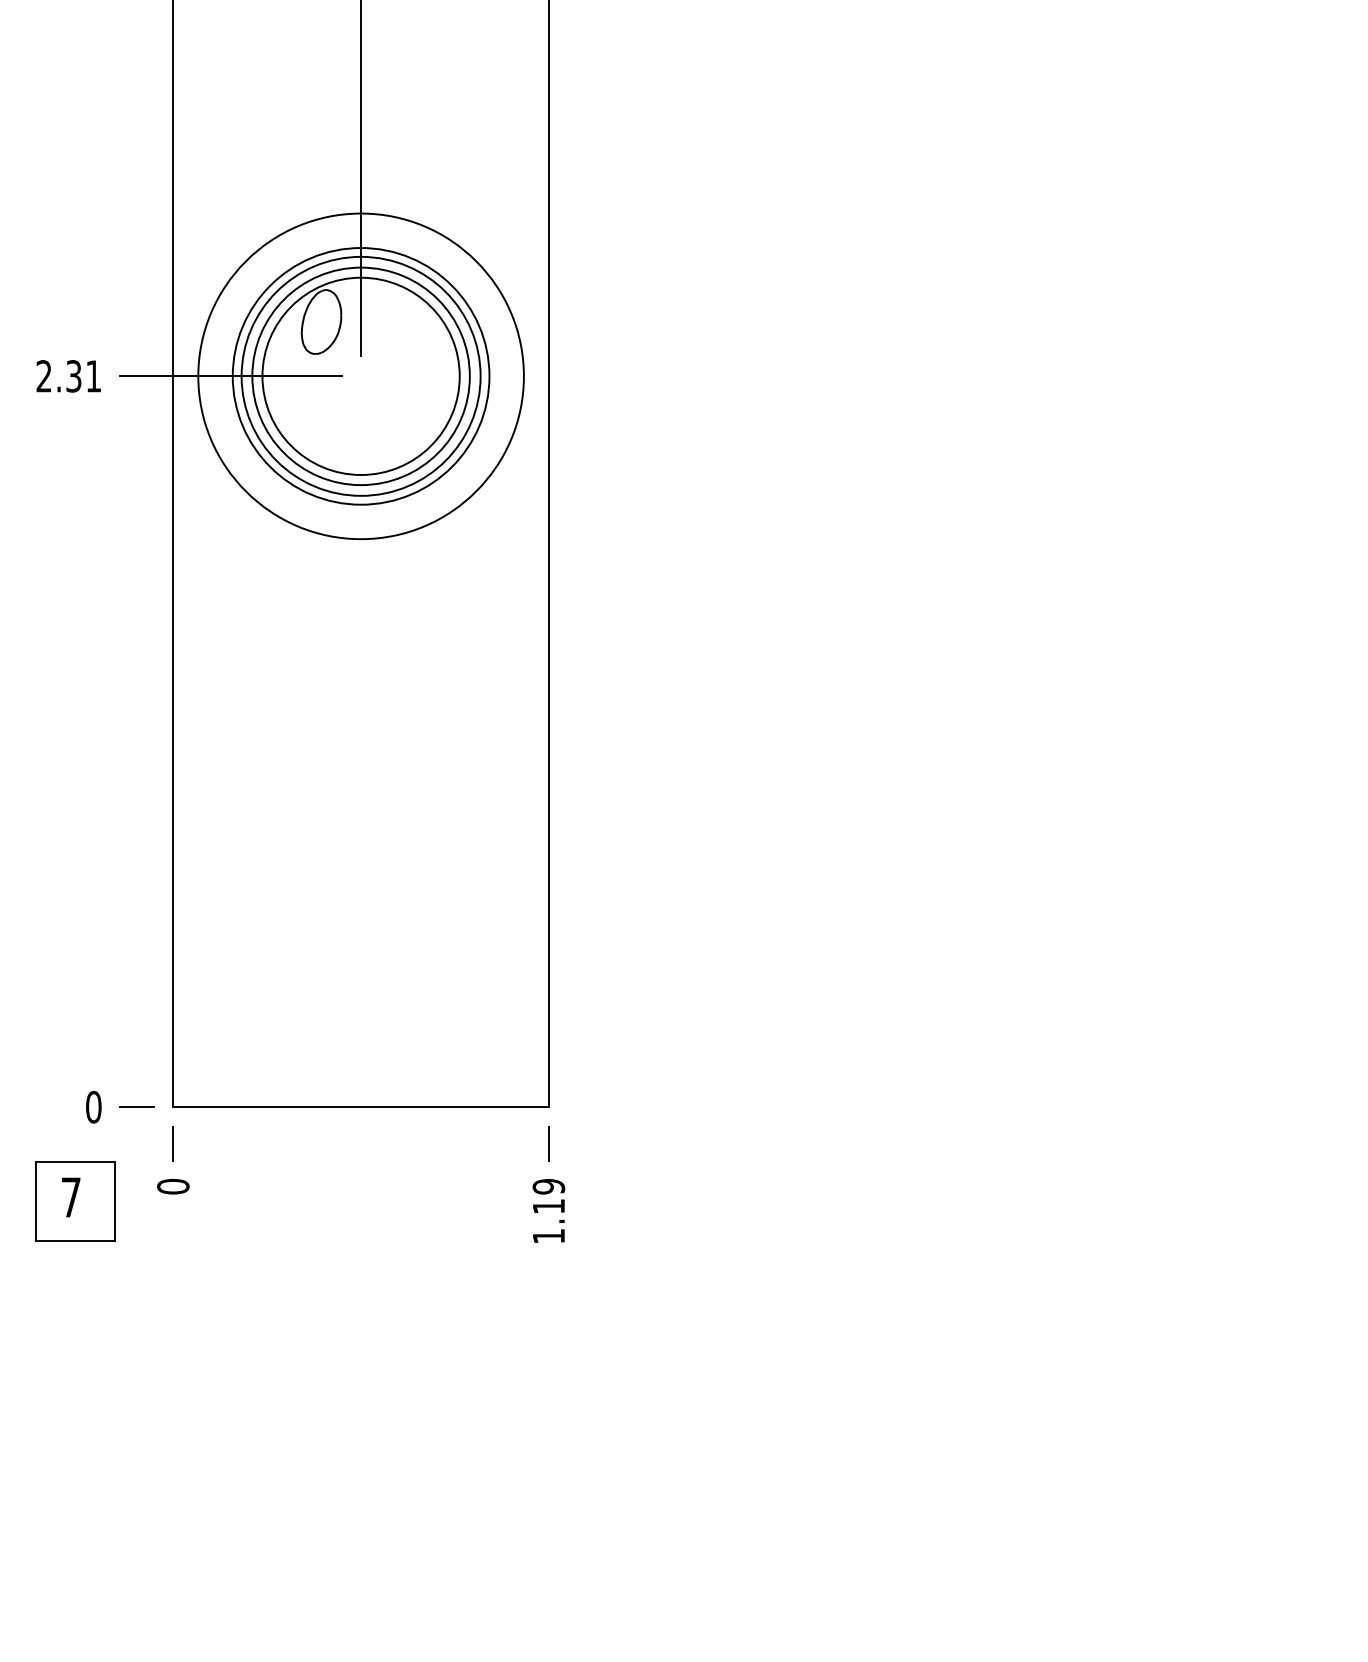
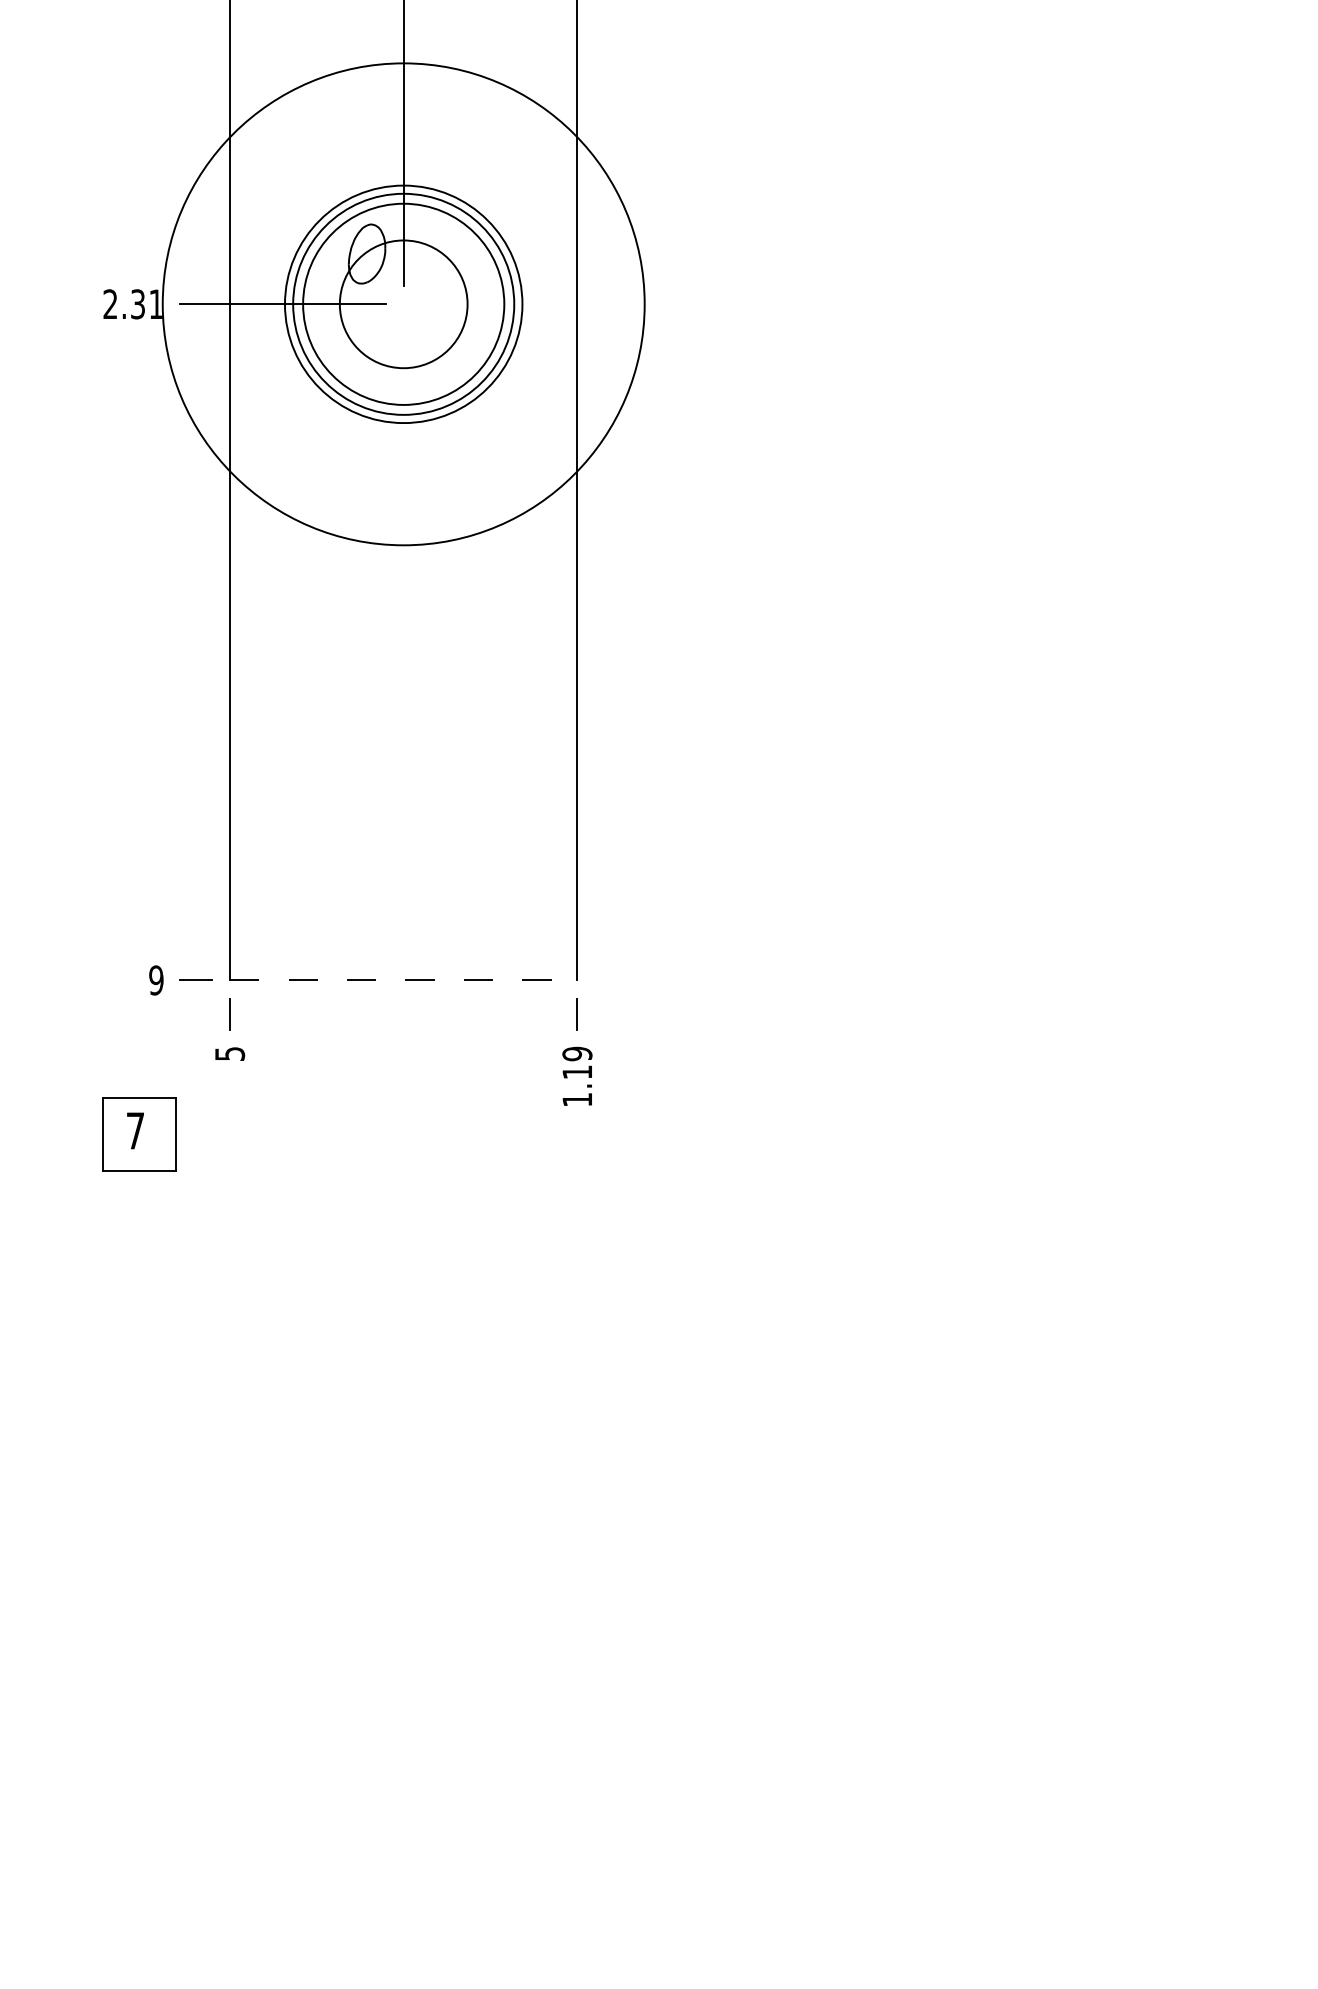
circle: (360, 375) -> (403, 303), size x1.6
circle: (360, 376) -> (403, 304), size x0.7
text: (93, 1107) -> (156, 980), 0 -> 9
line: (360, 1107) -> (403, 980), solid -> dashed
text: (173, 1186) -> (230, 1053), 0 -> 5
part: (75, 1201) -> (139, 1134), moved

